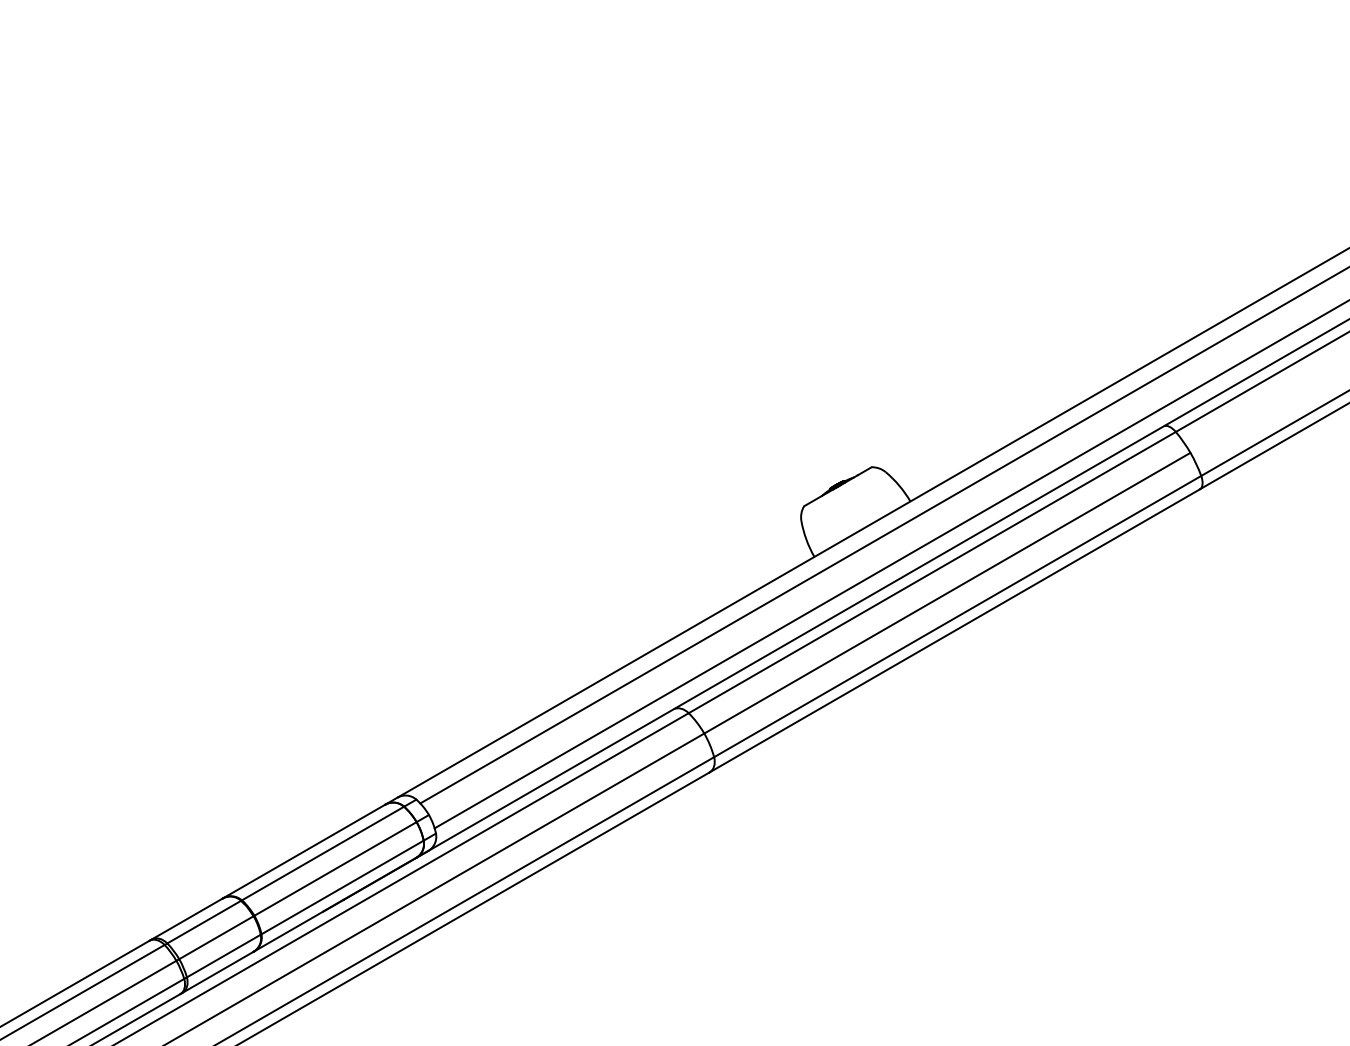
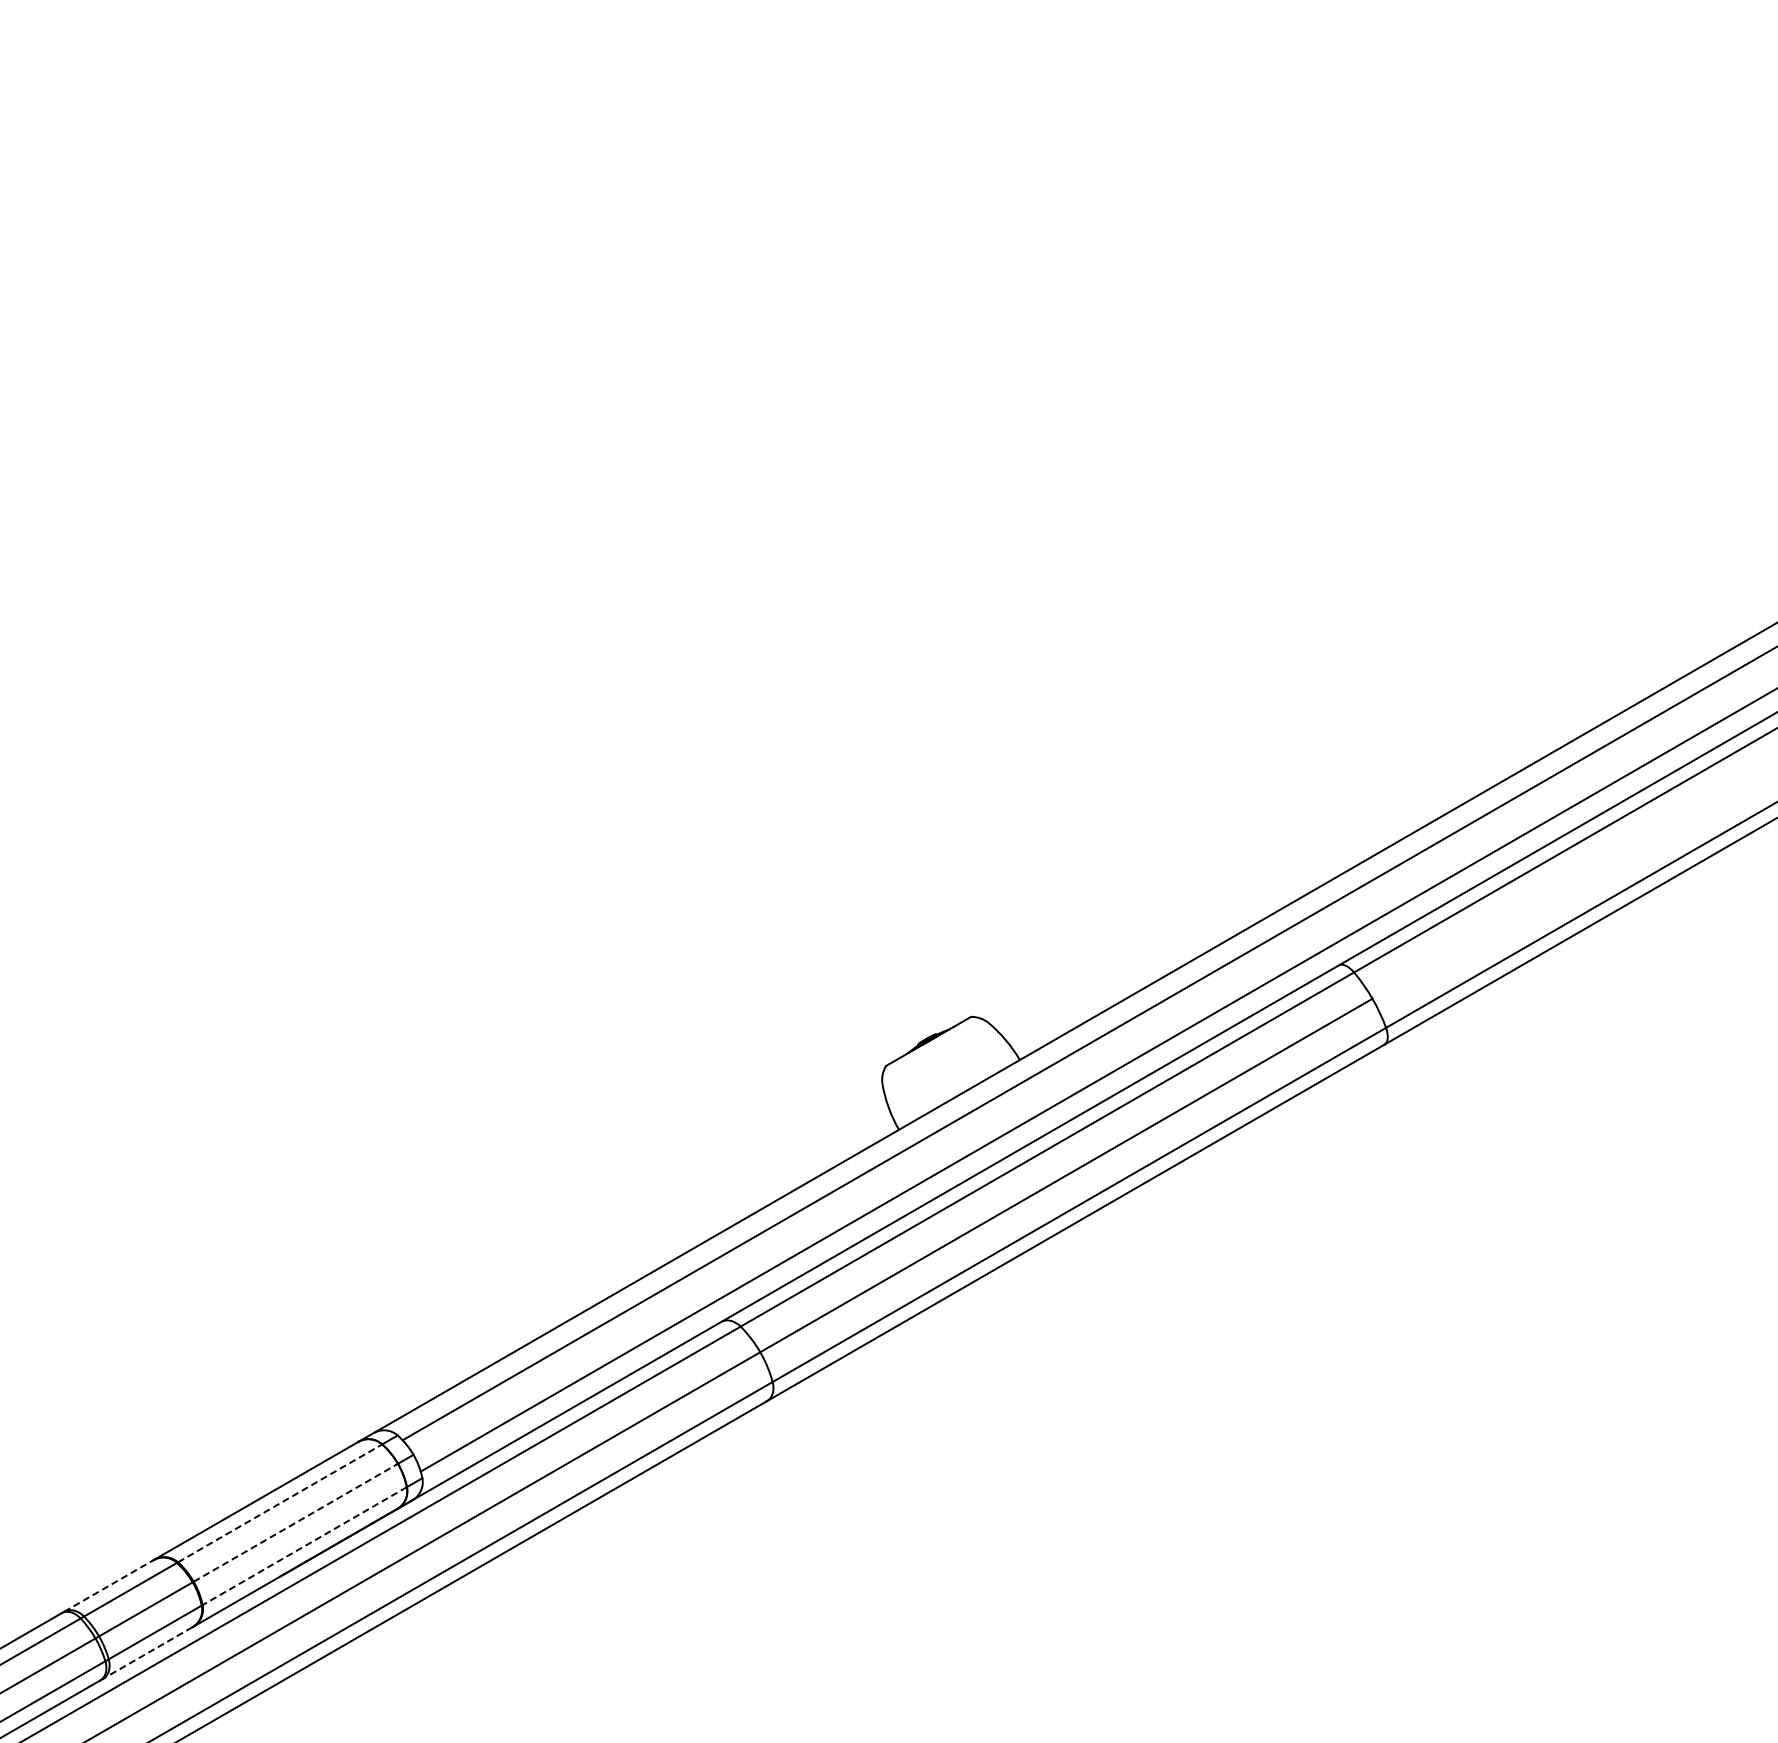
line: (323, 853) -> (280, 1503), solid -> dashed
line: (335, 868) -> (295, 1522), solid -> dashed
line: (342, 887) -> (304, 1546), solid -> dashed
line: (186, 918) -> (108, 1585), solid -> dashed
line: (217, 972) -> (147, 1653), solid -> dashed

